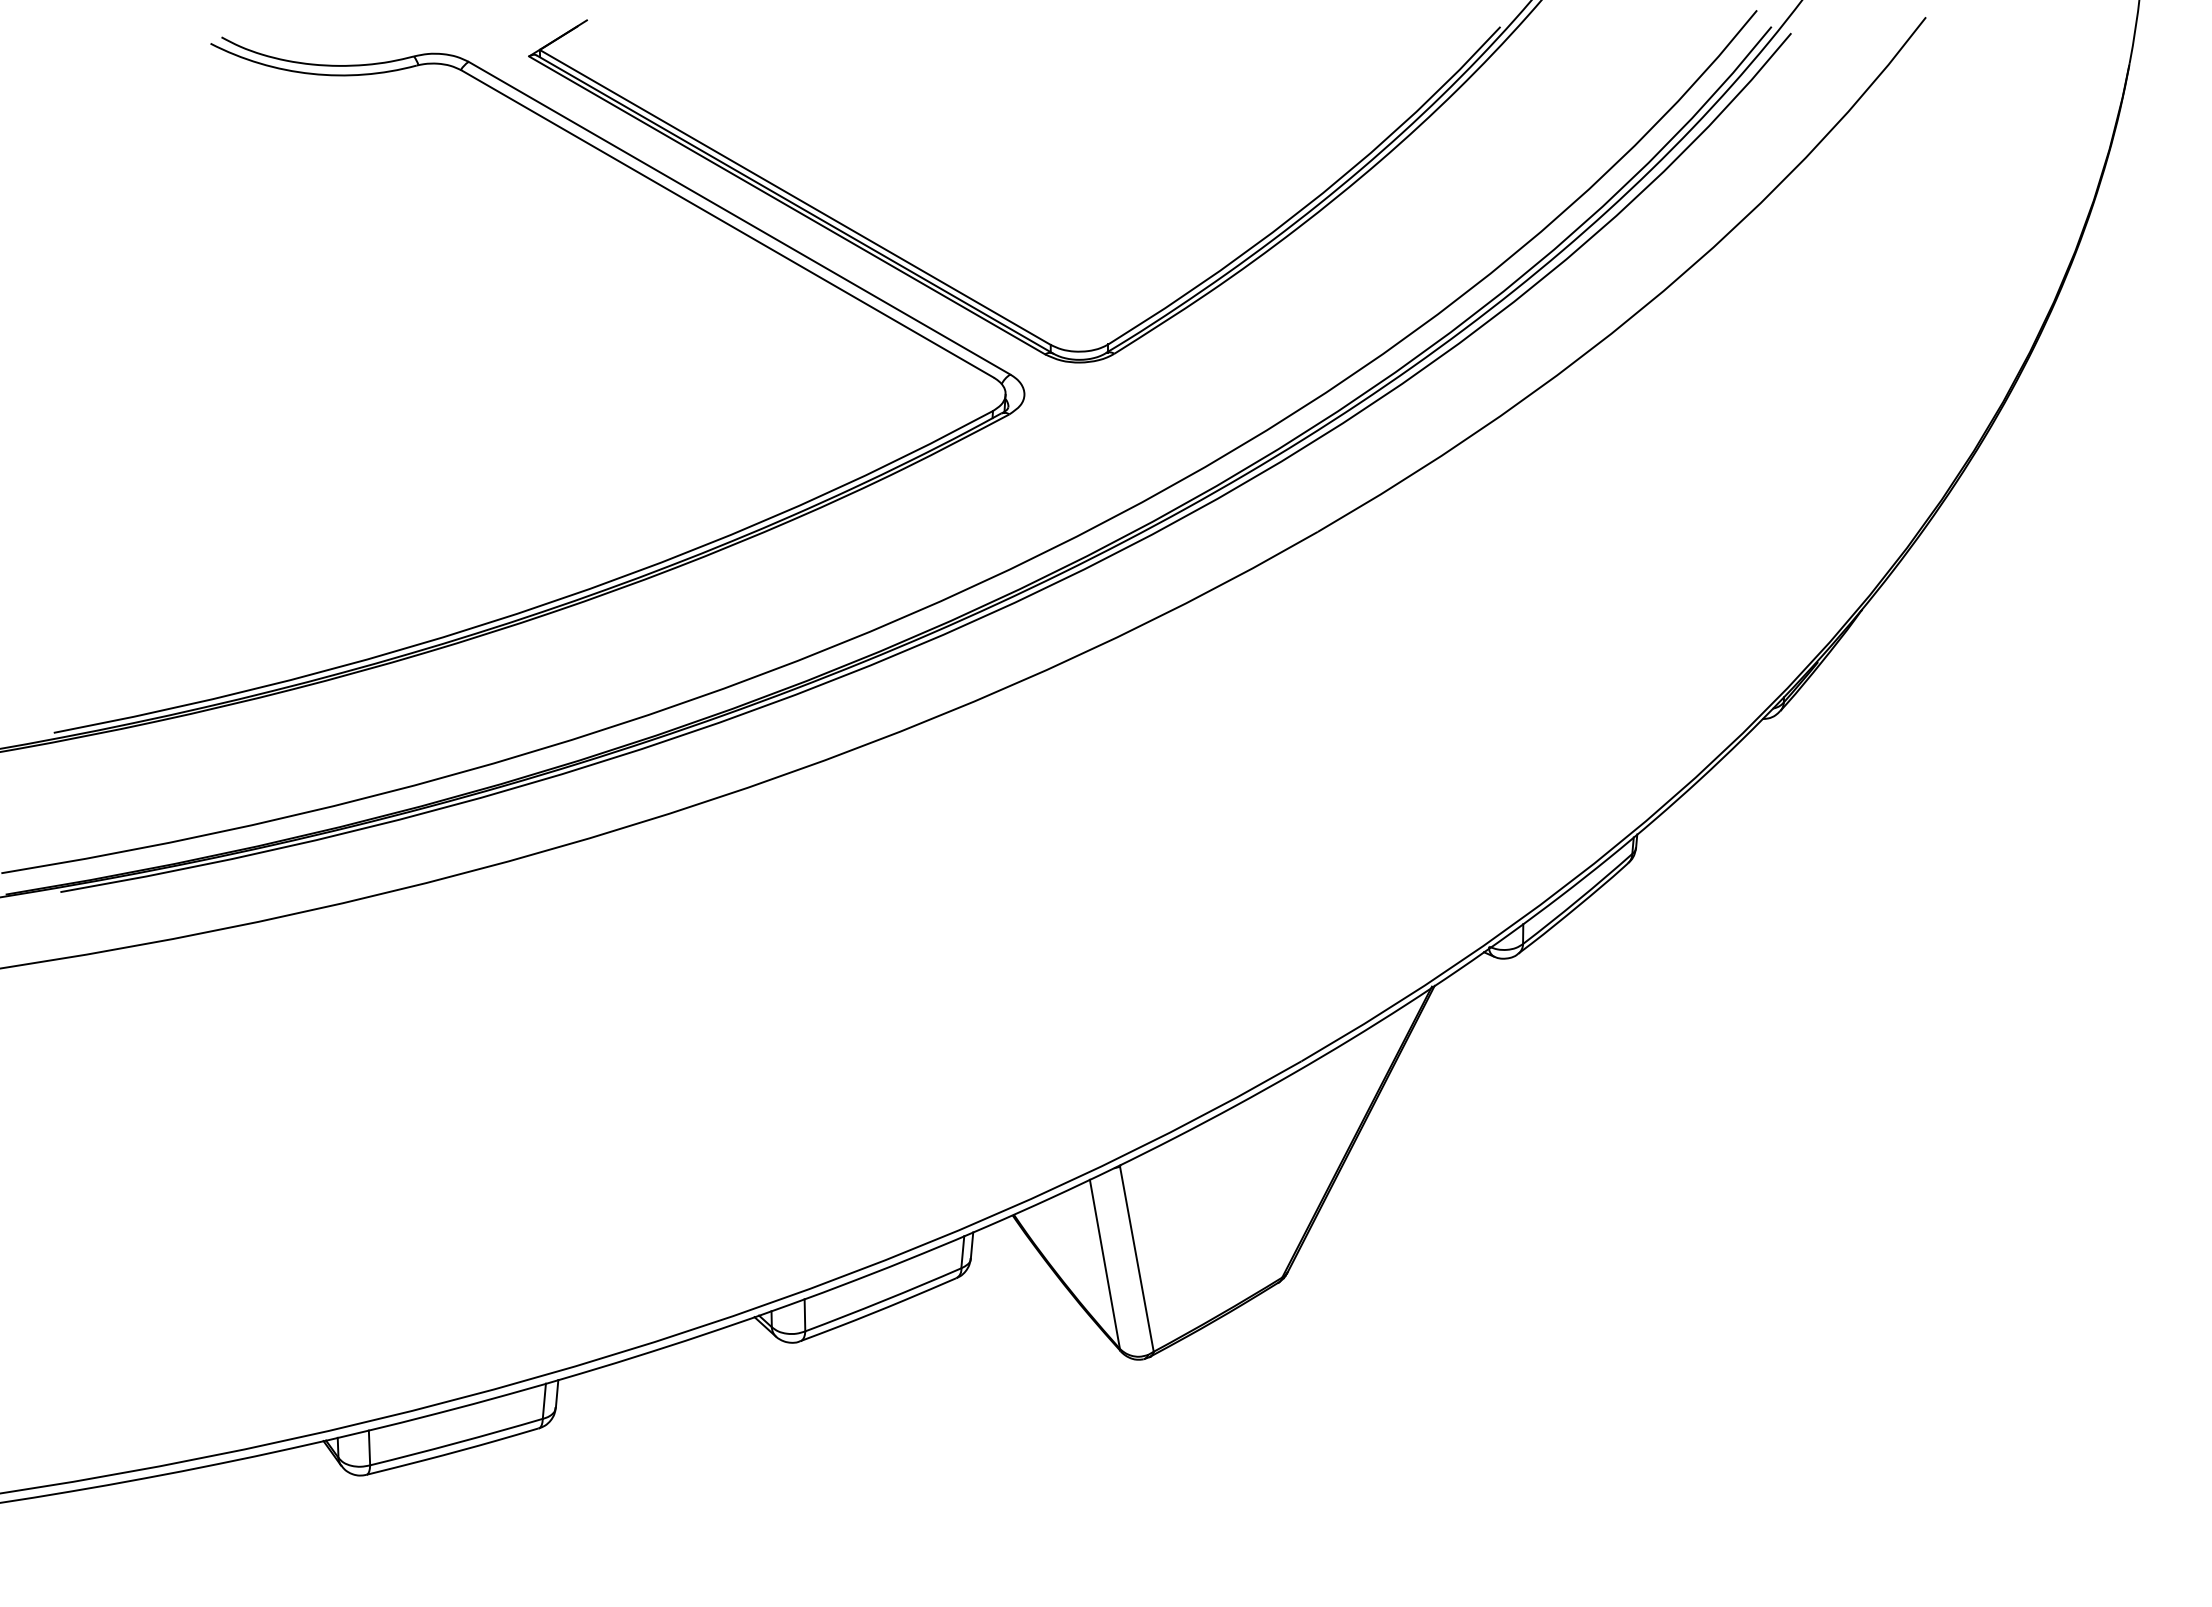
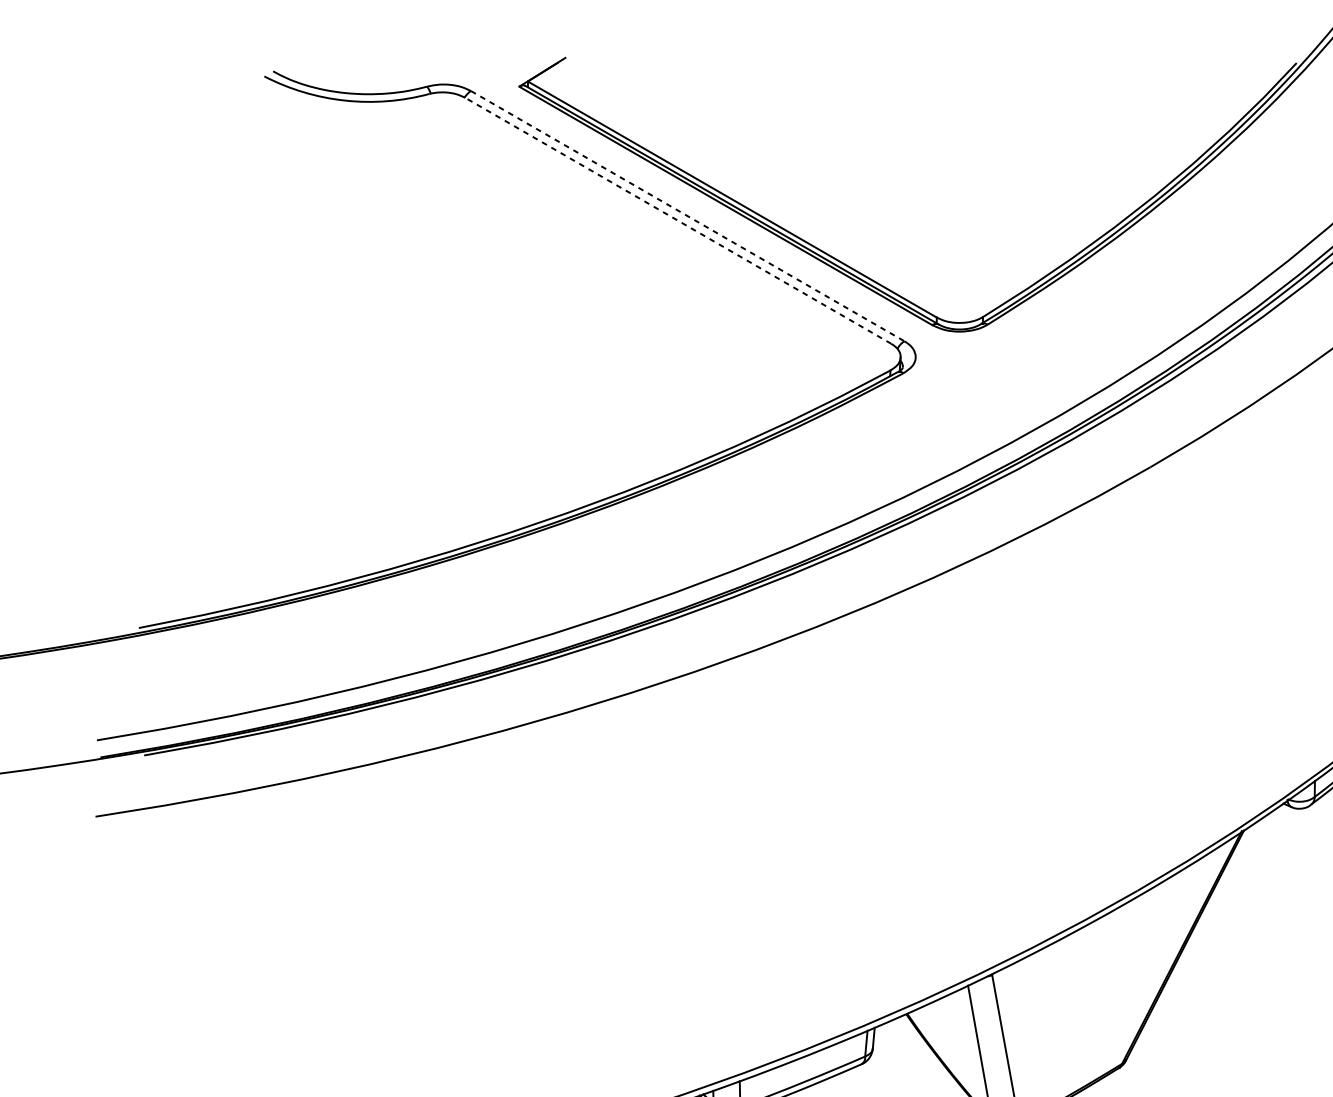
line: (739, 218) -> (687, 216), solid -> dashed
line: (727, 223) -> (678, 220), solid -> dashed

